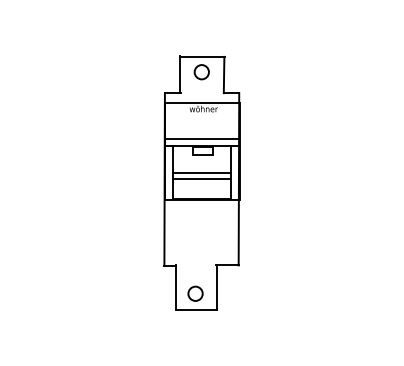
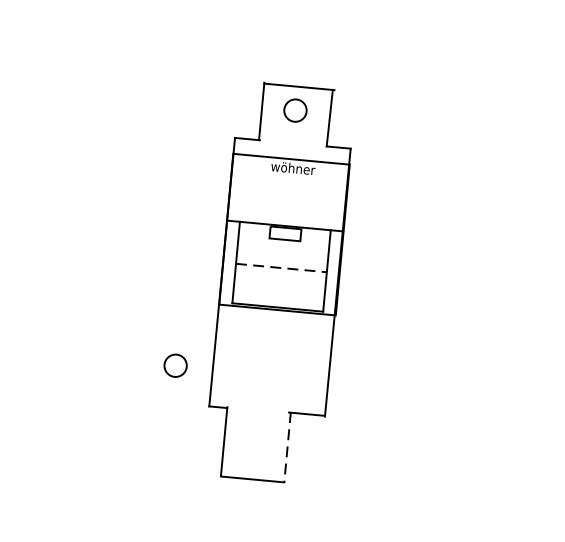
line: (201, 138) -> (285, 213), removed
line: (202, 173) -> (281, 268), solid -> dashed
line: (202, 179) -> (281, 277), removed
line: (216, 287) -> (287, 447), solid -> dashed
circle: (195, 293) -> (175, 365), moved

